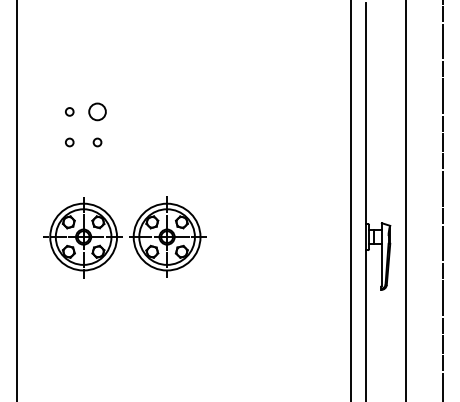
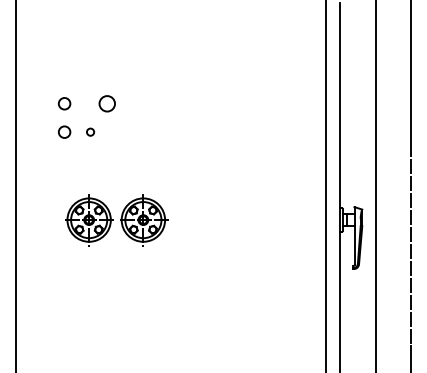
circle: (69, 111) -> (64, 103), size x1.6
circle: (97, 111) -> (107, 103), moved
circle: (69, 142) -> (64, 132), size x1.6
part: (124, 237) -> (115, 220), size x0.7

